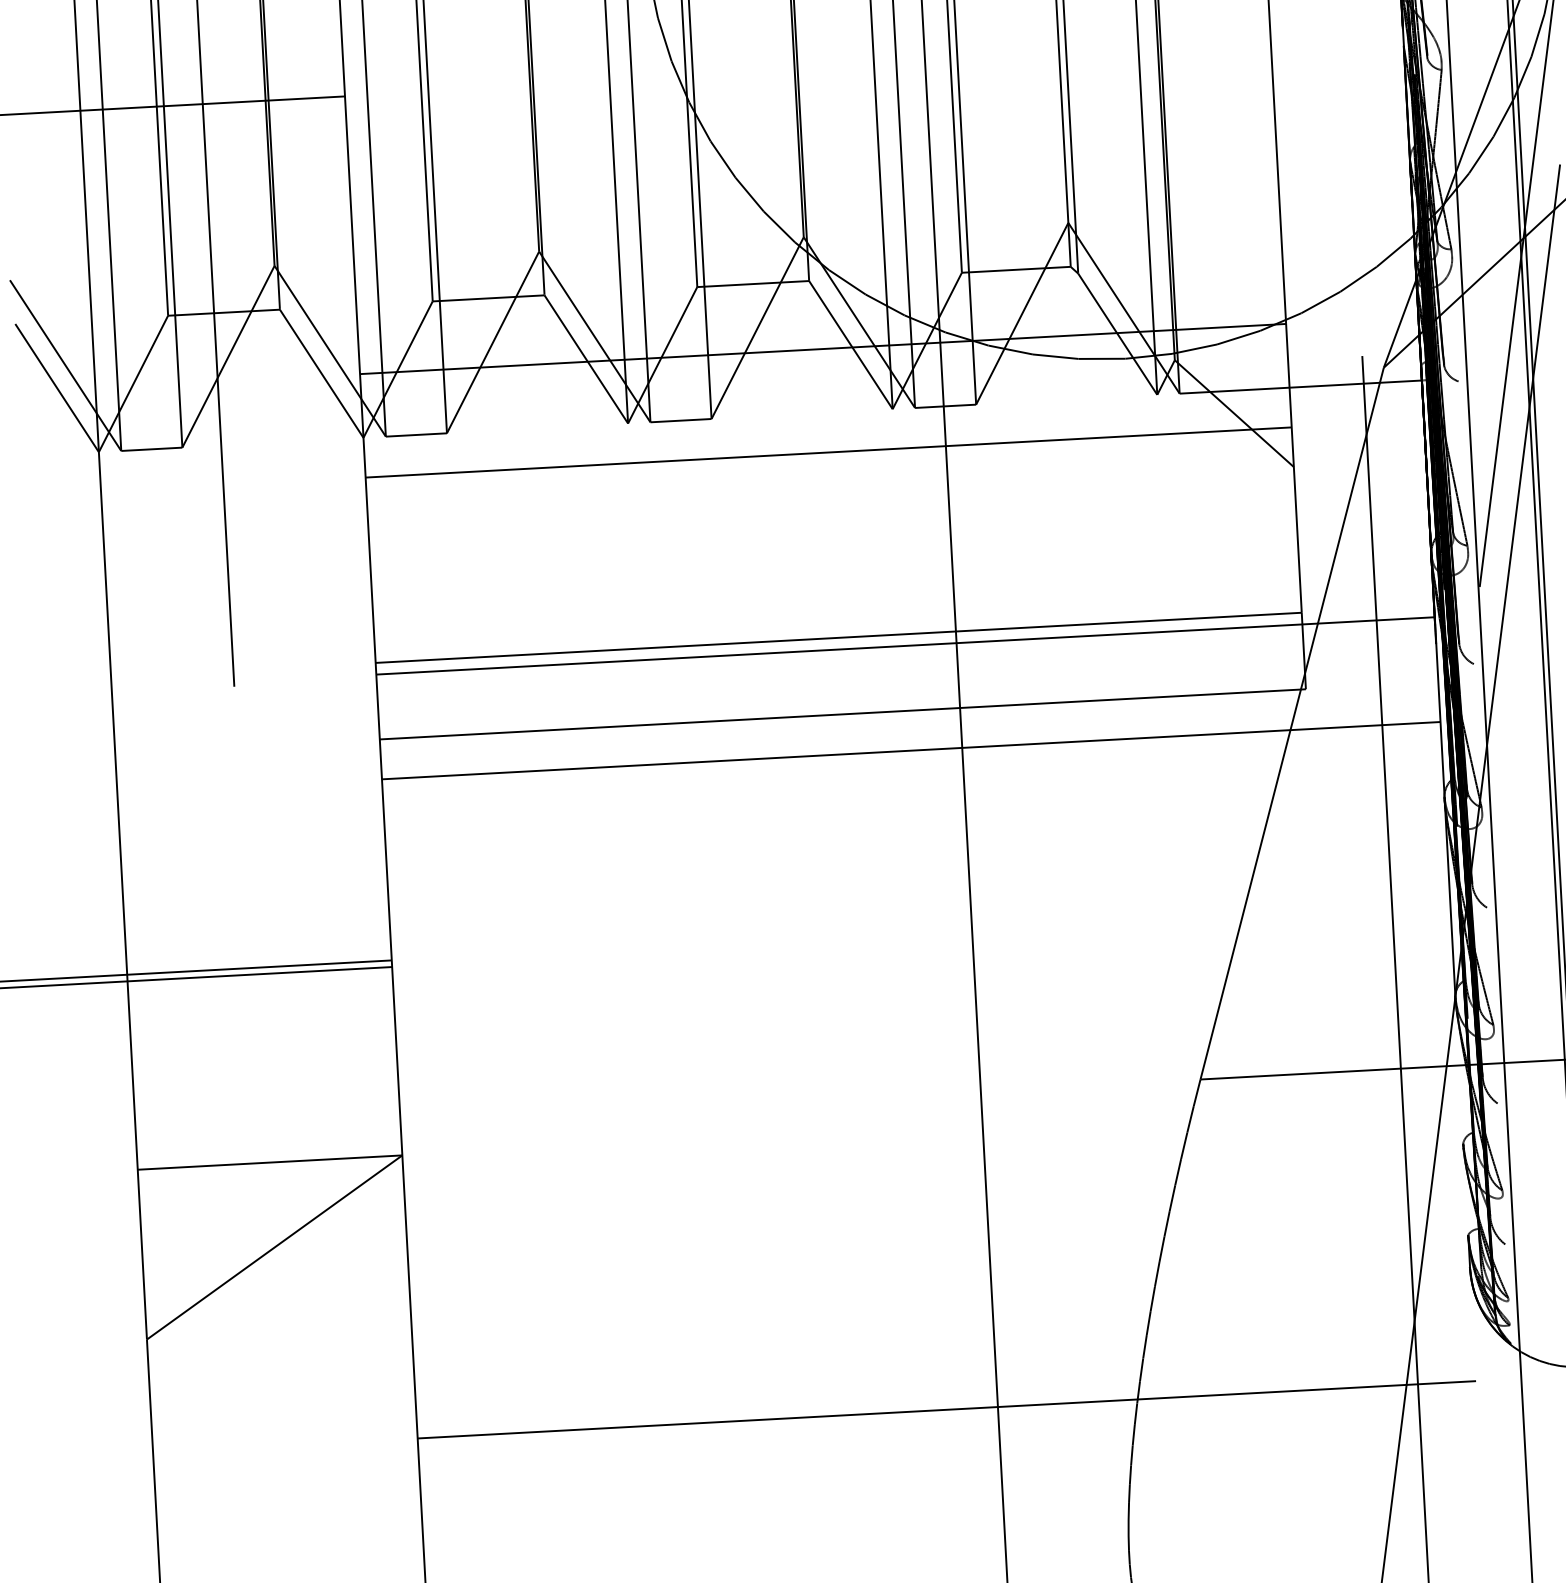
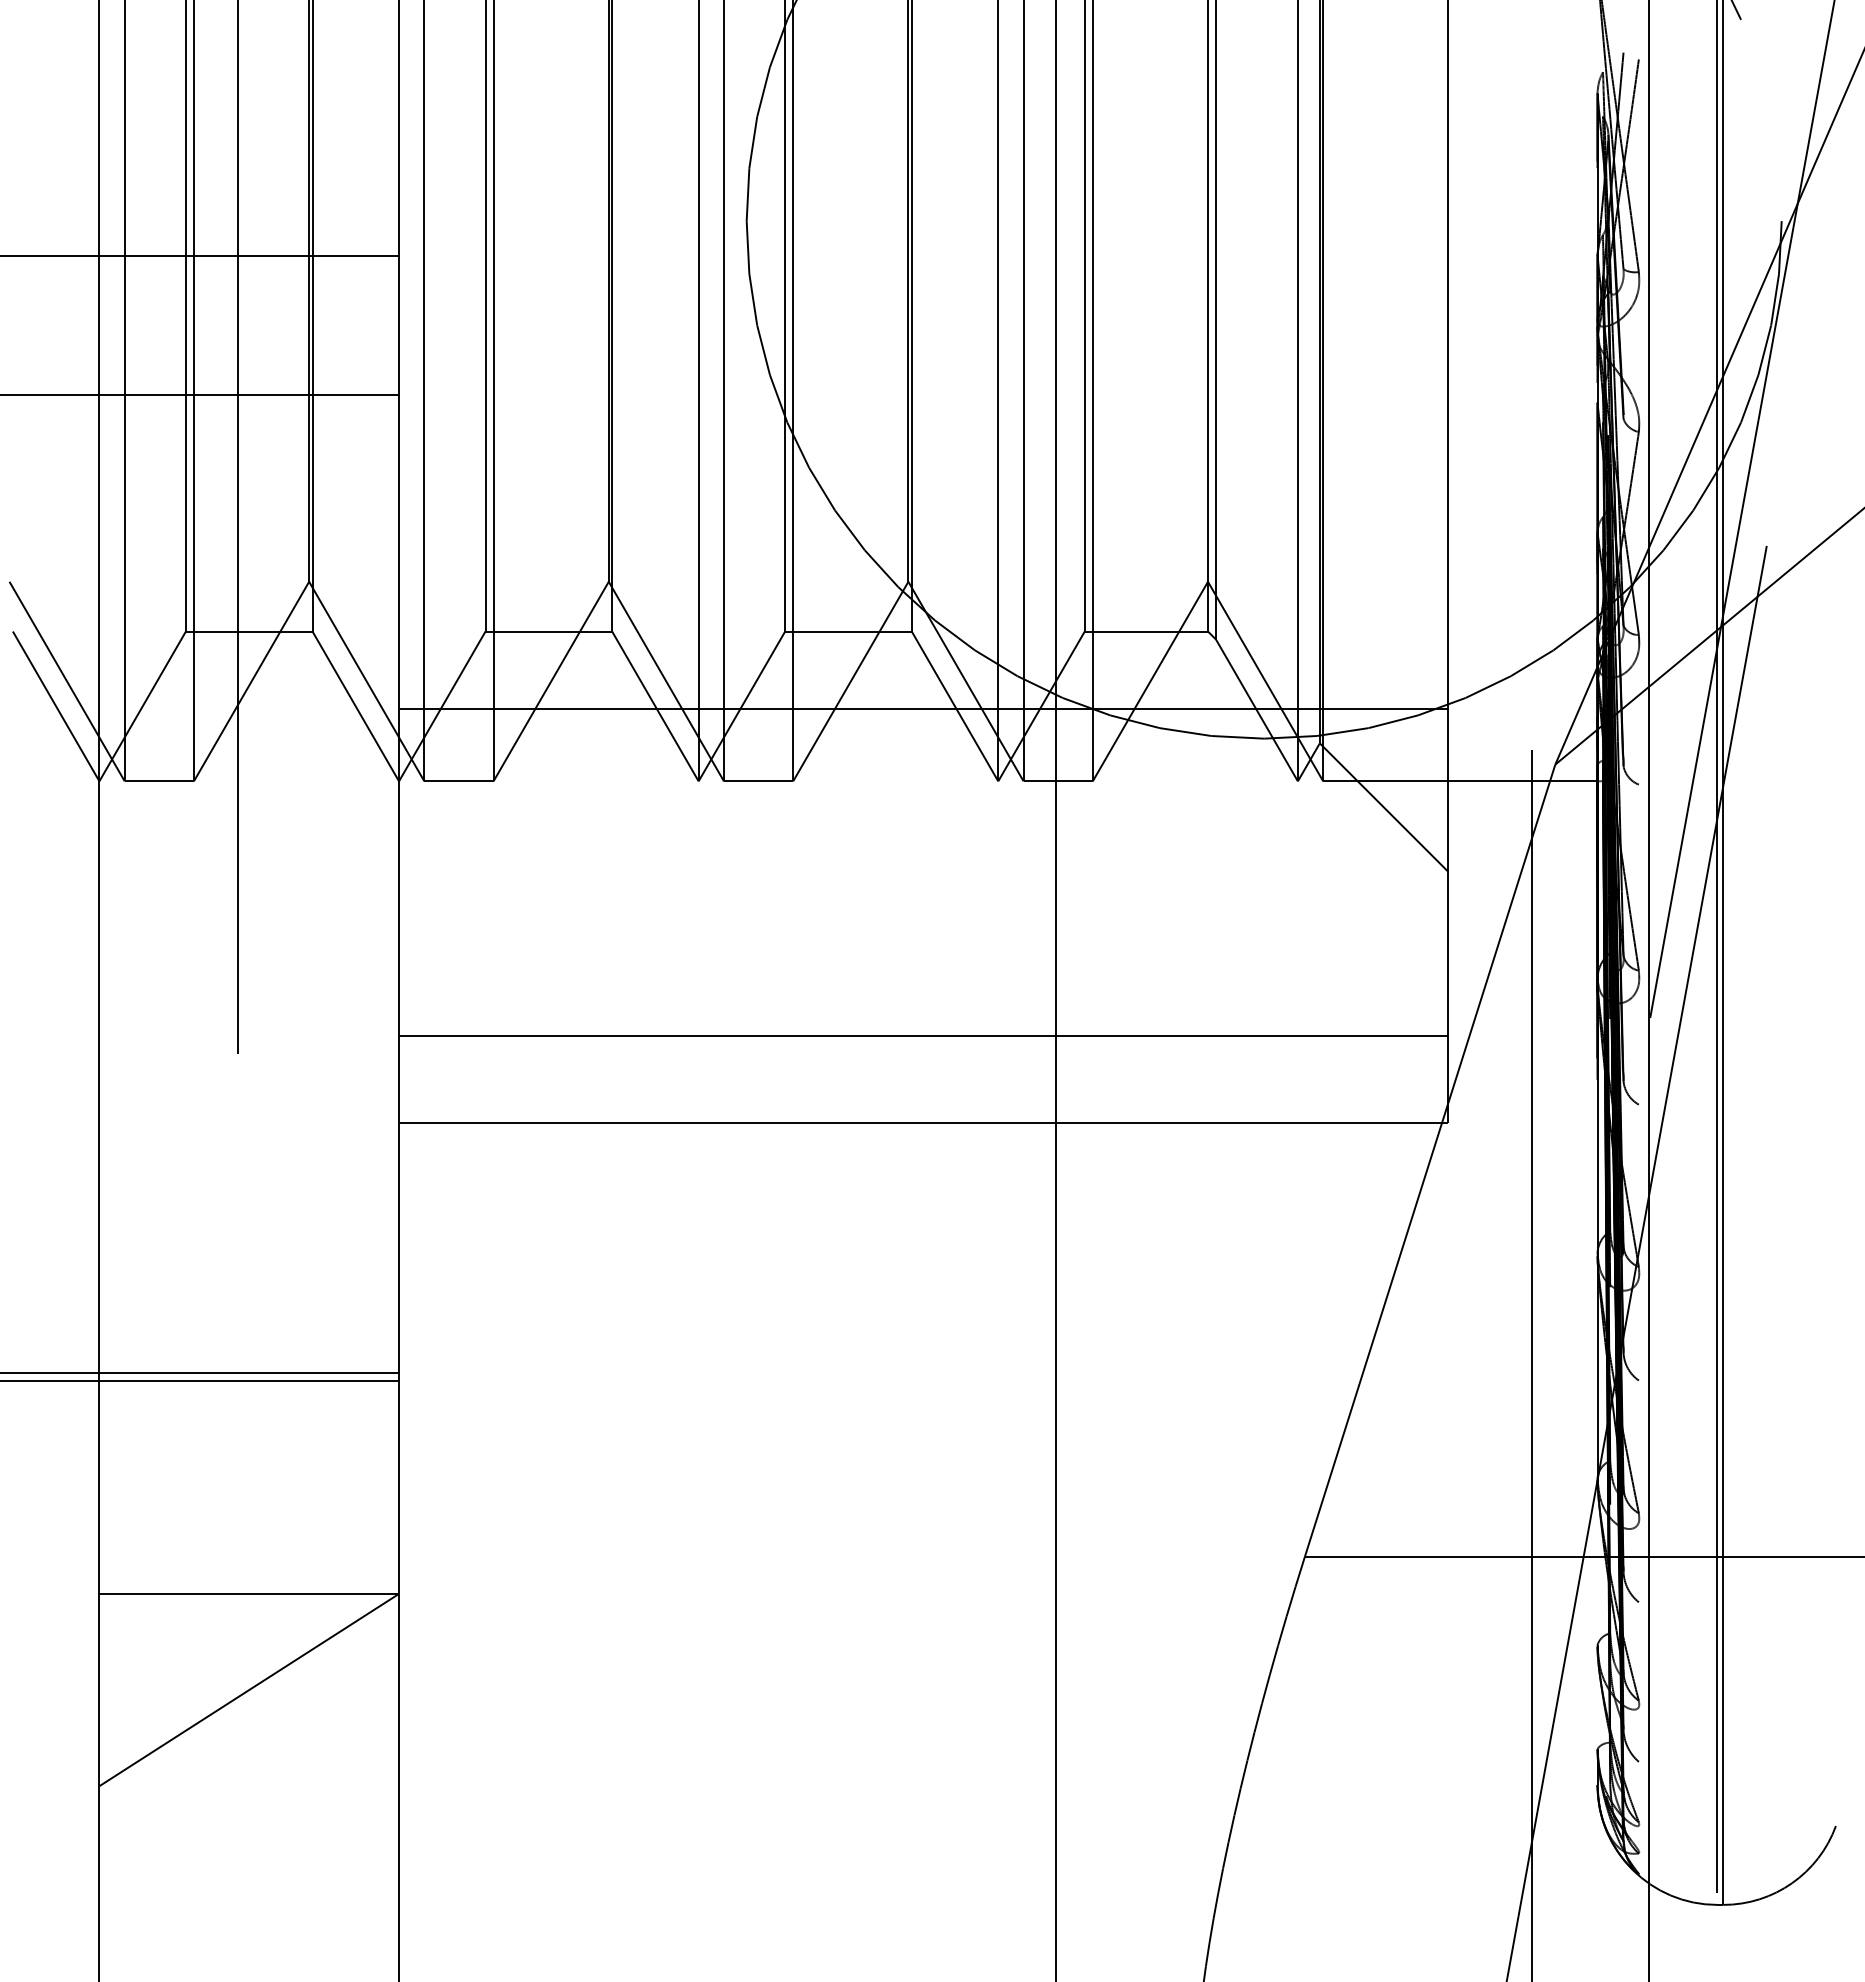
line: (828, 452) -> (923, 826), removed
line: (905, 645) -> (998, 1049), removed
line: (911, 751) -> (998, 1168), removed
line: (947, 1409) -> (998, 1914), removed

